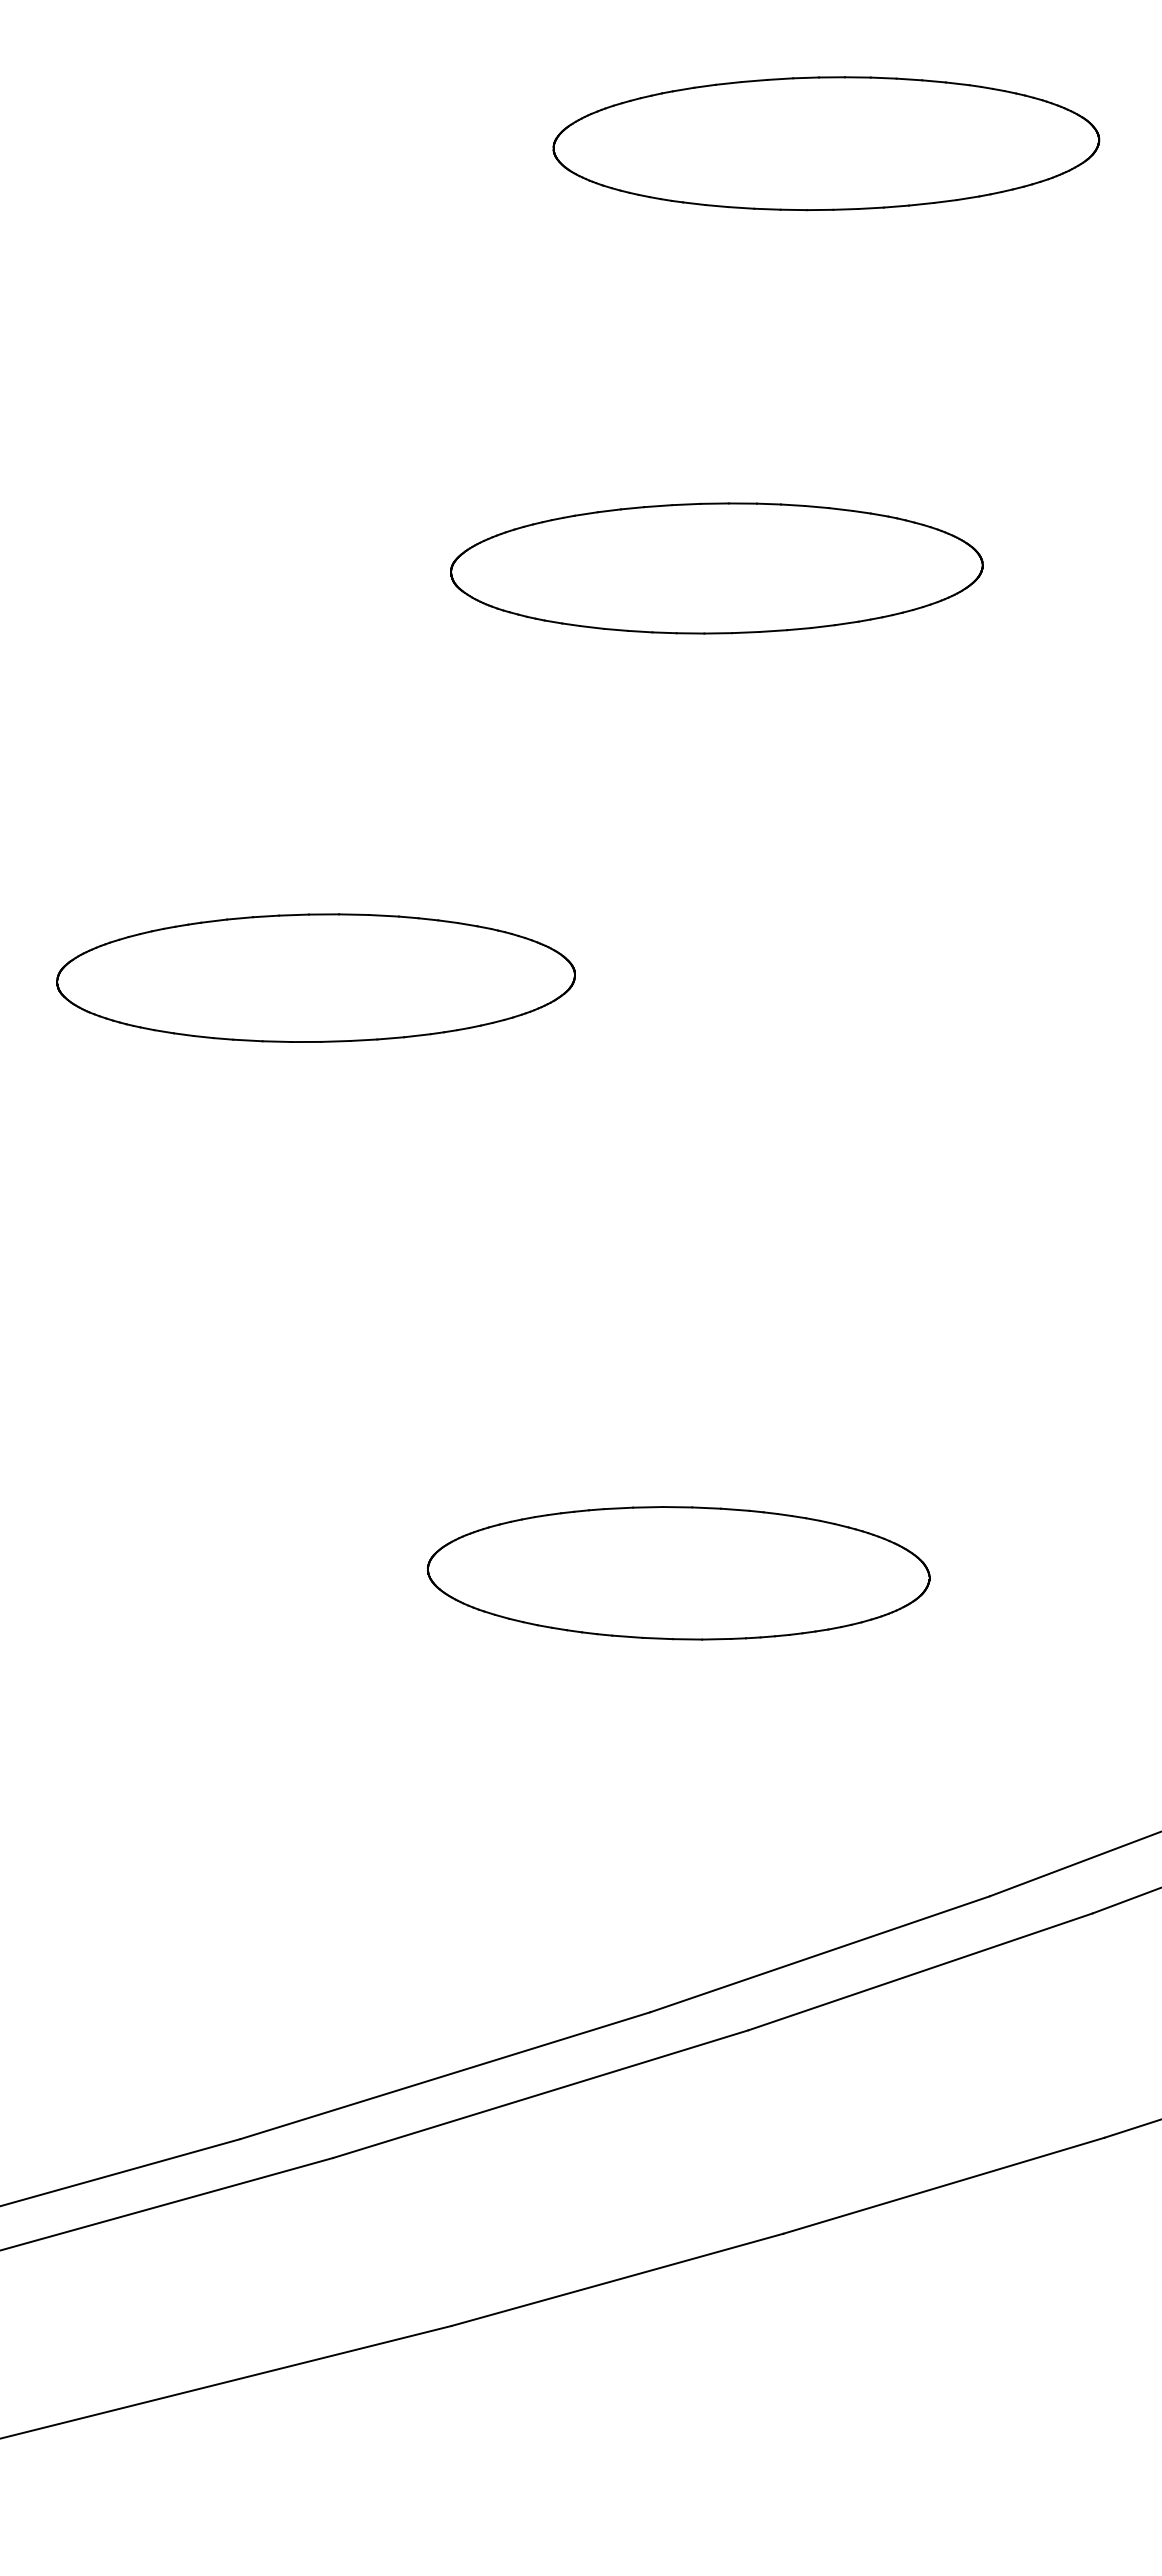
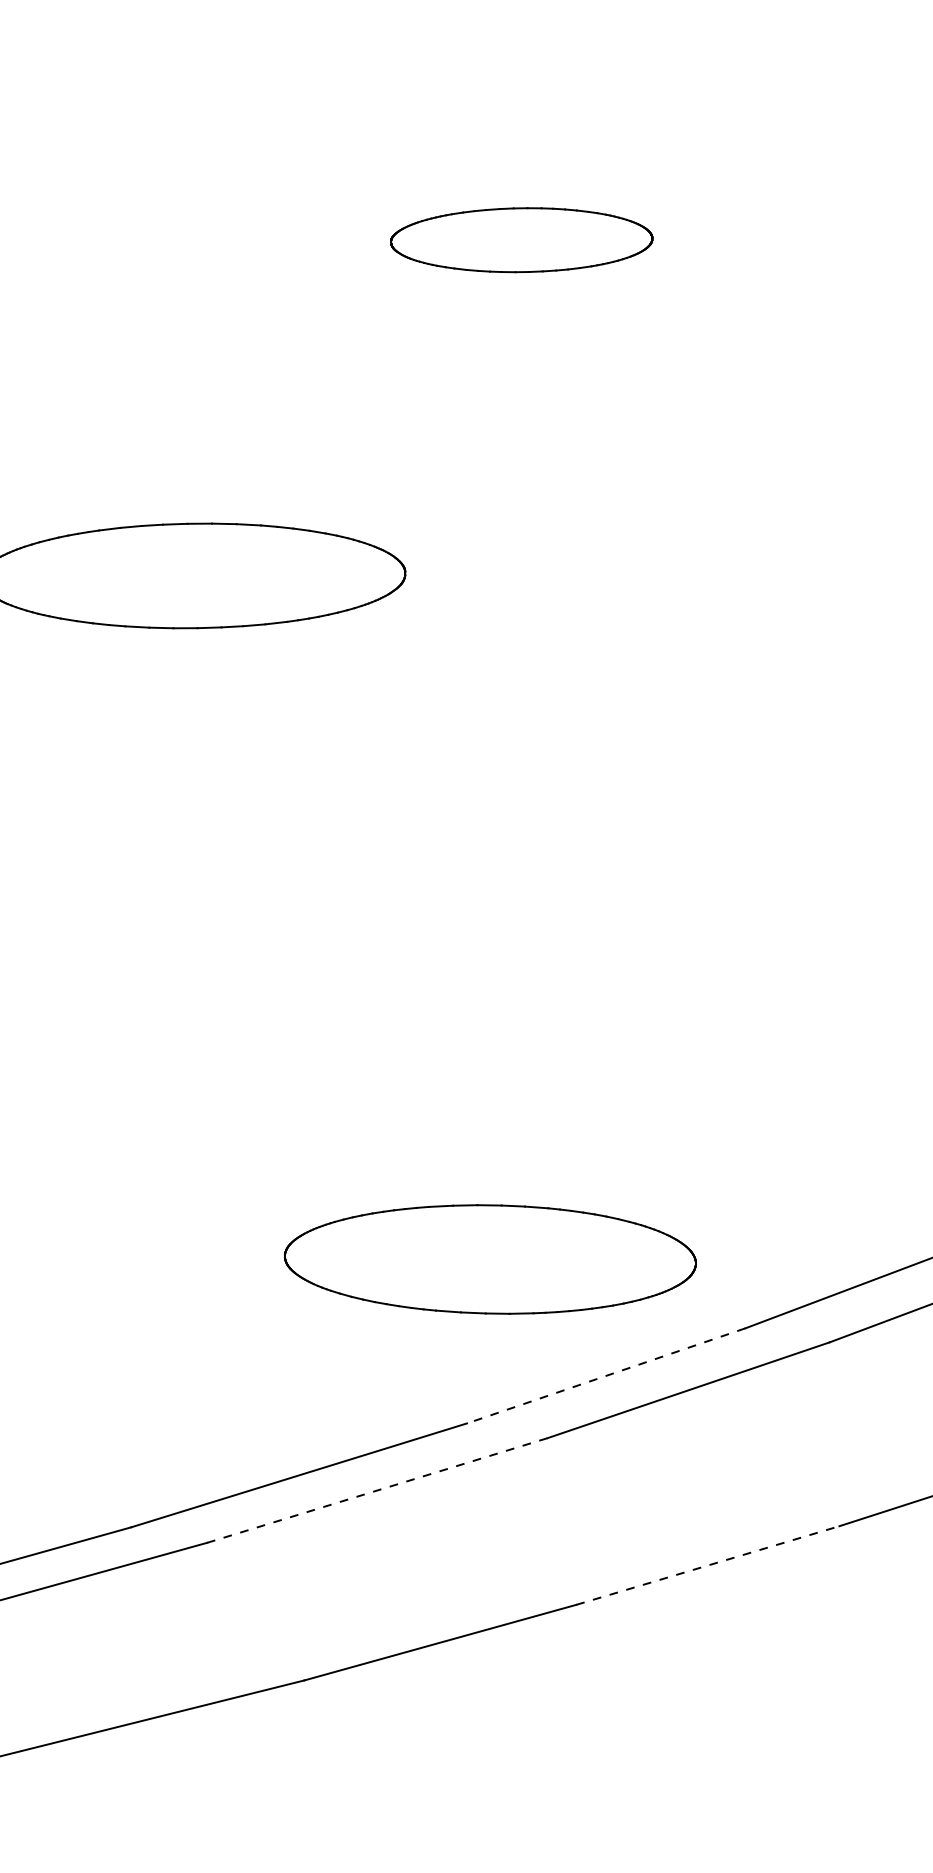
part: (716, 568) -> (521, 240), size x0.6
part: (678, 1573) -> (490, 1259), moved
line: (819, 1954) -> (605, 1376), solid -> dashed
line: (540, 2094) -> (377, 1490), solid -> dashed
line: (944, 2185) -> (708, 1565), solid -> dashed

